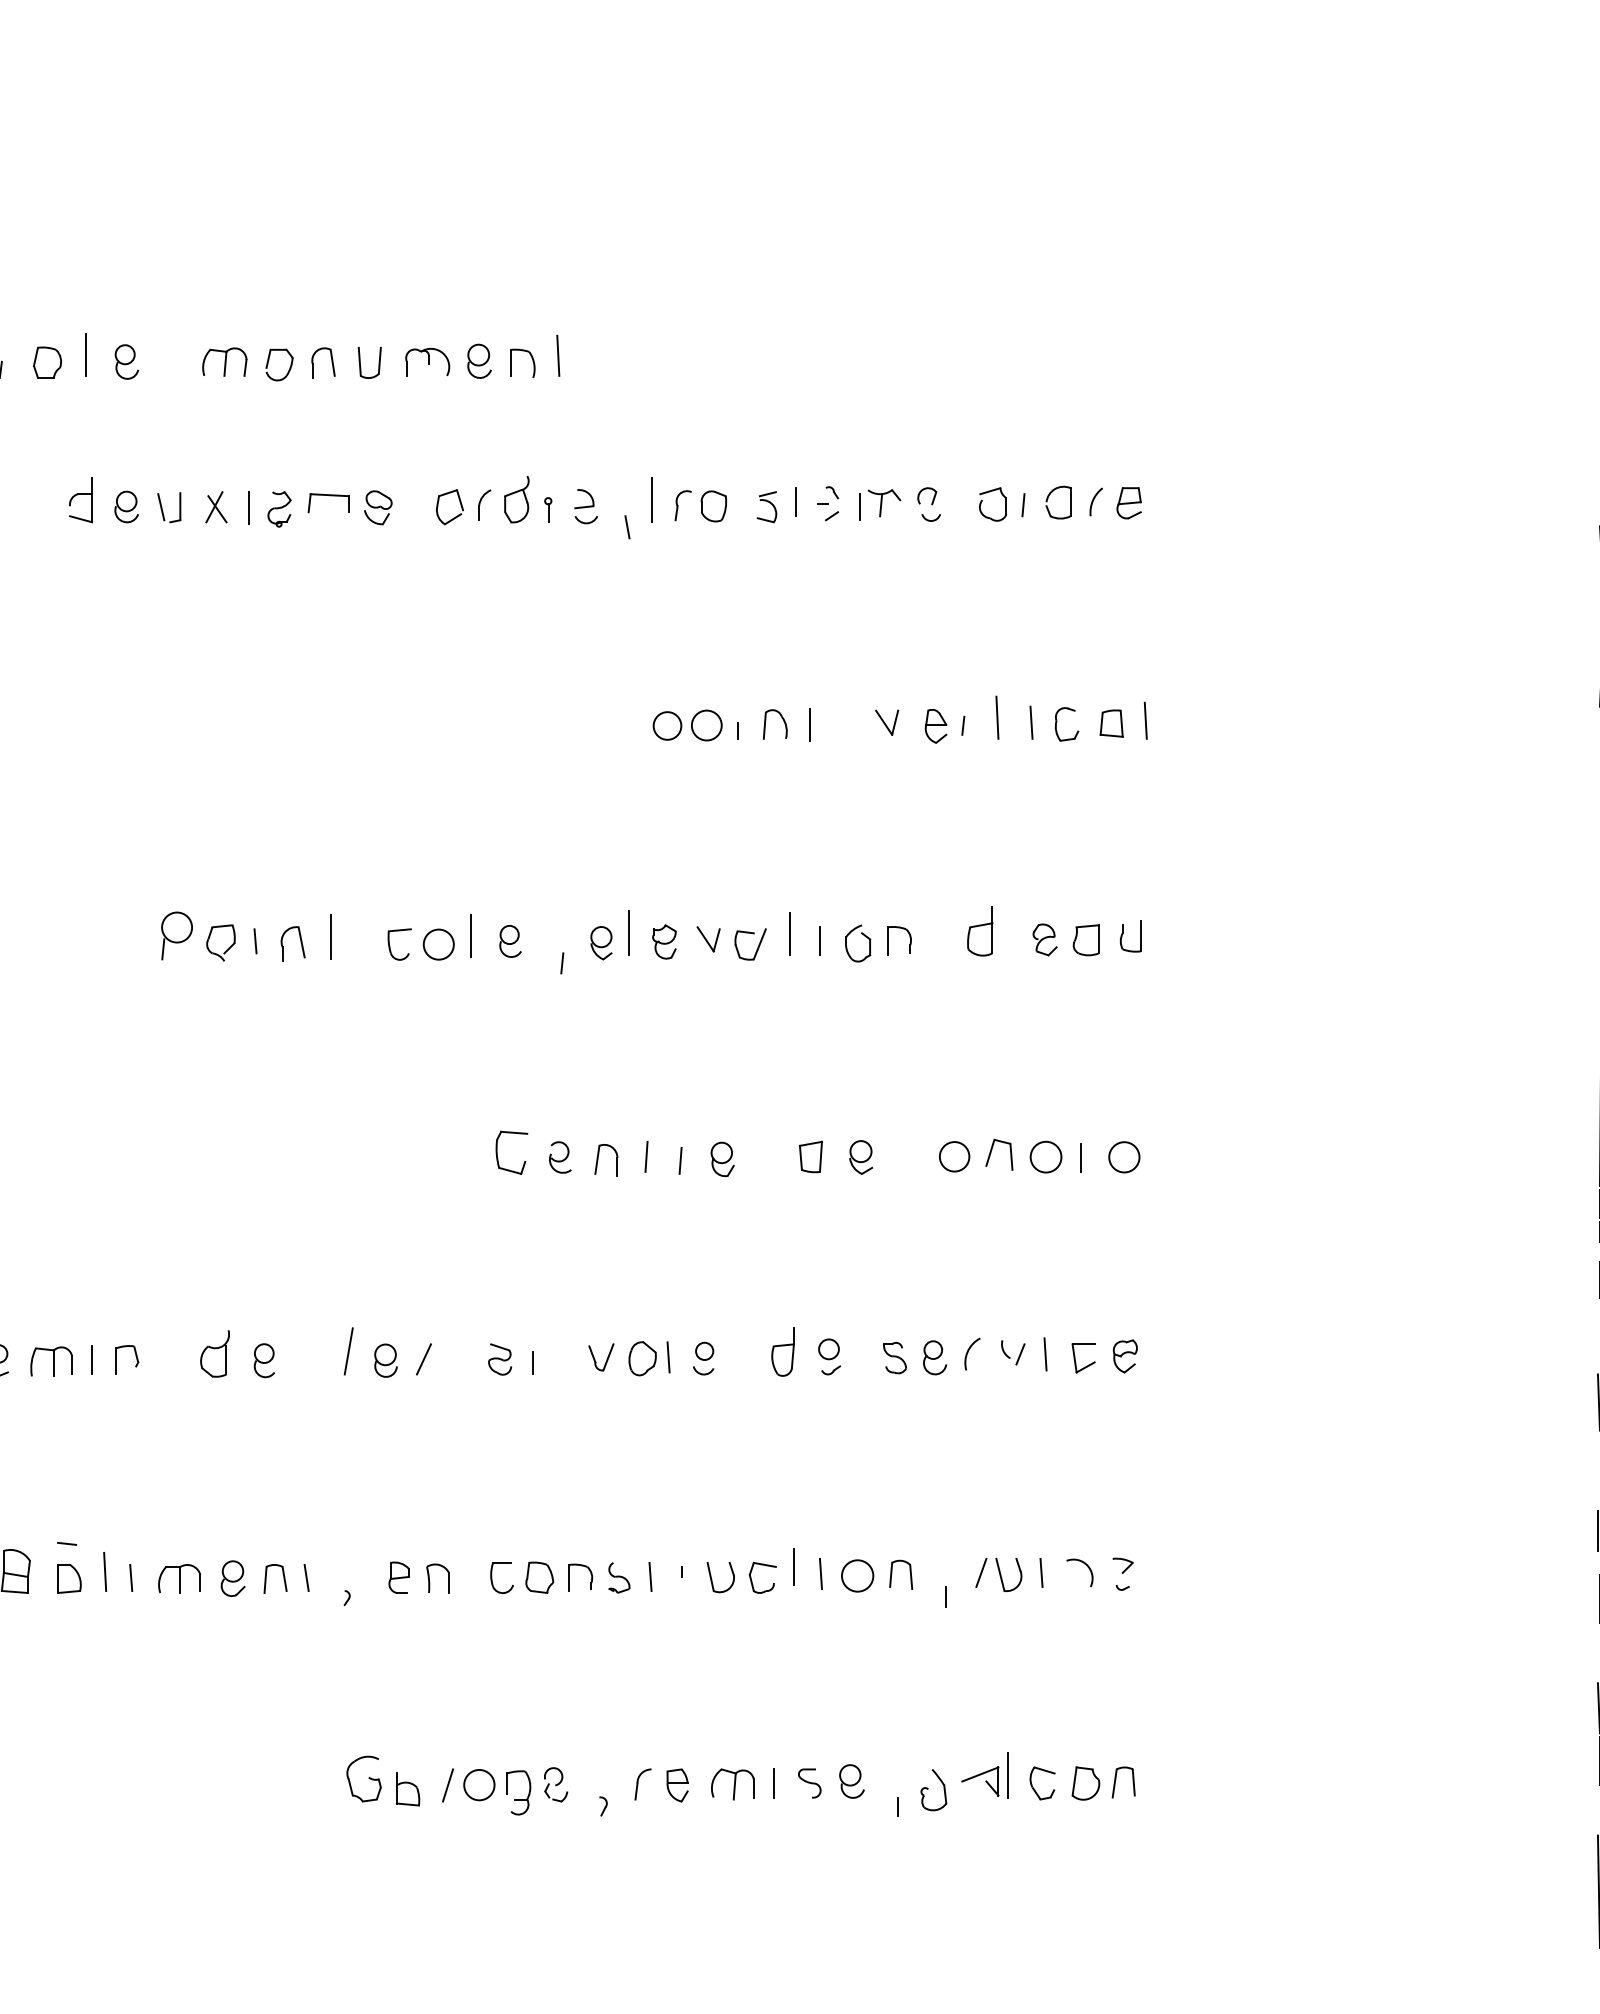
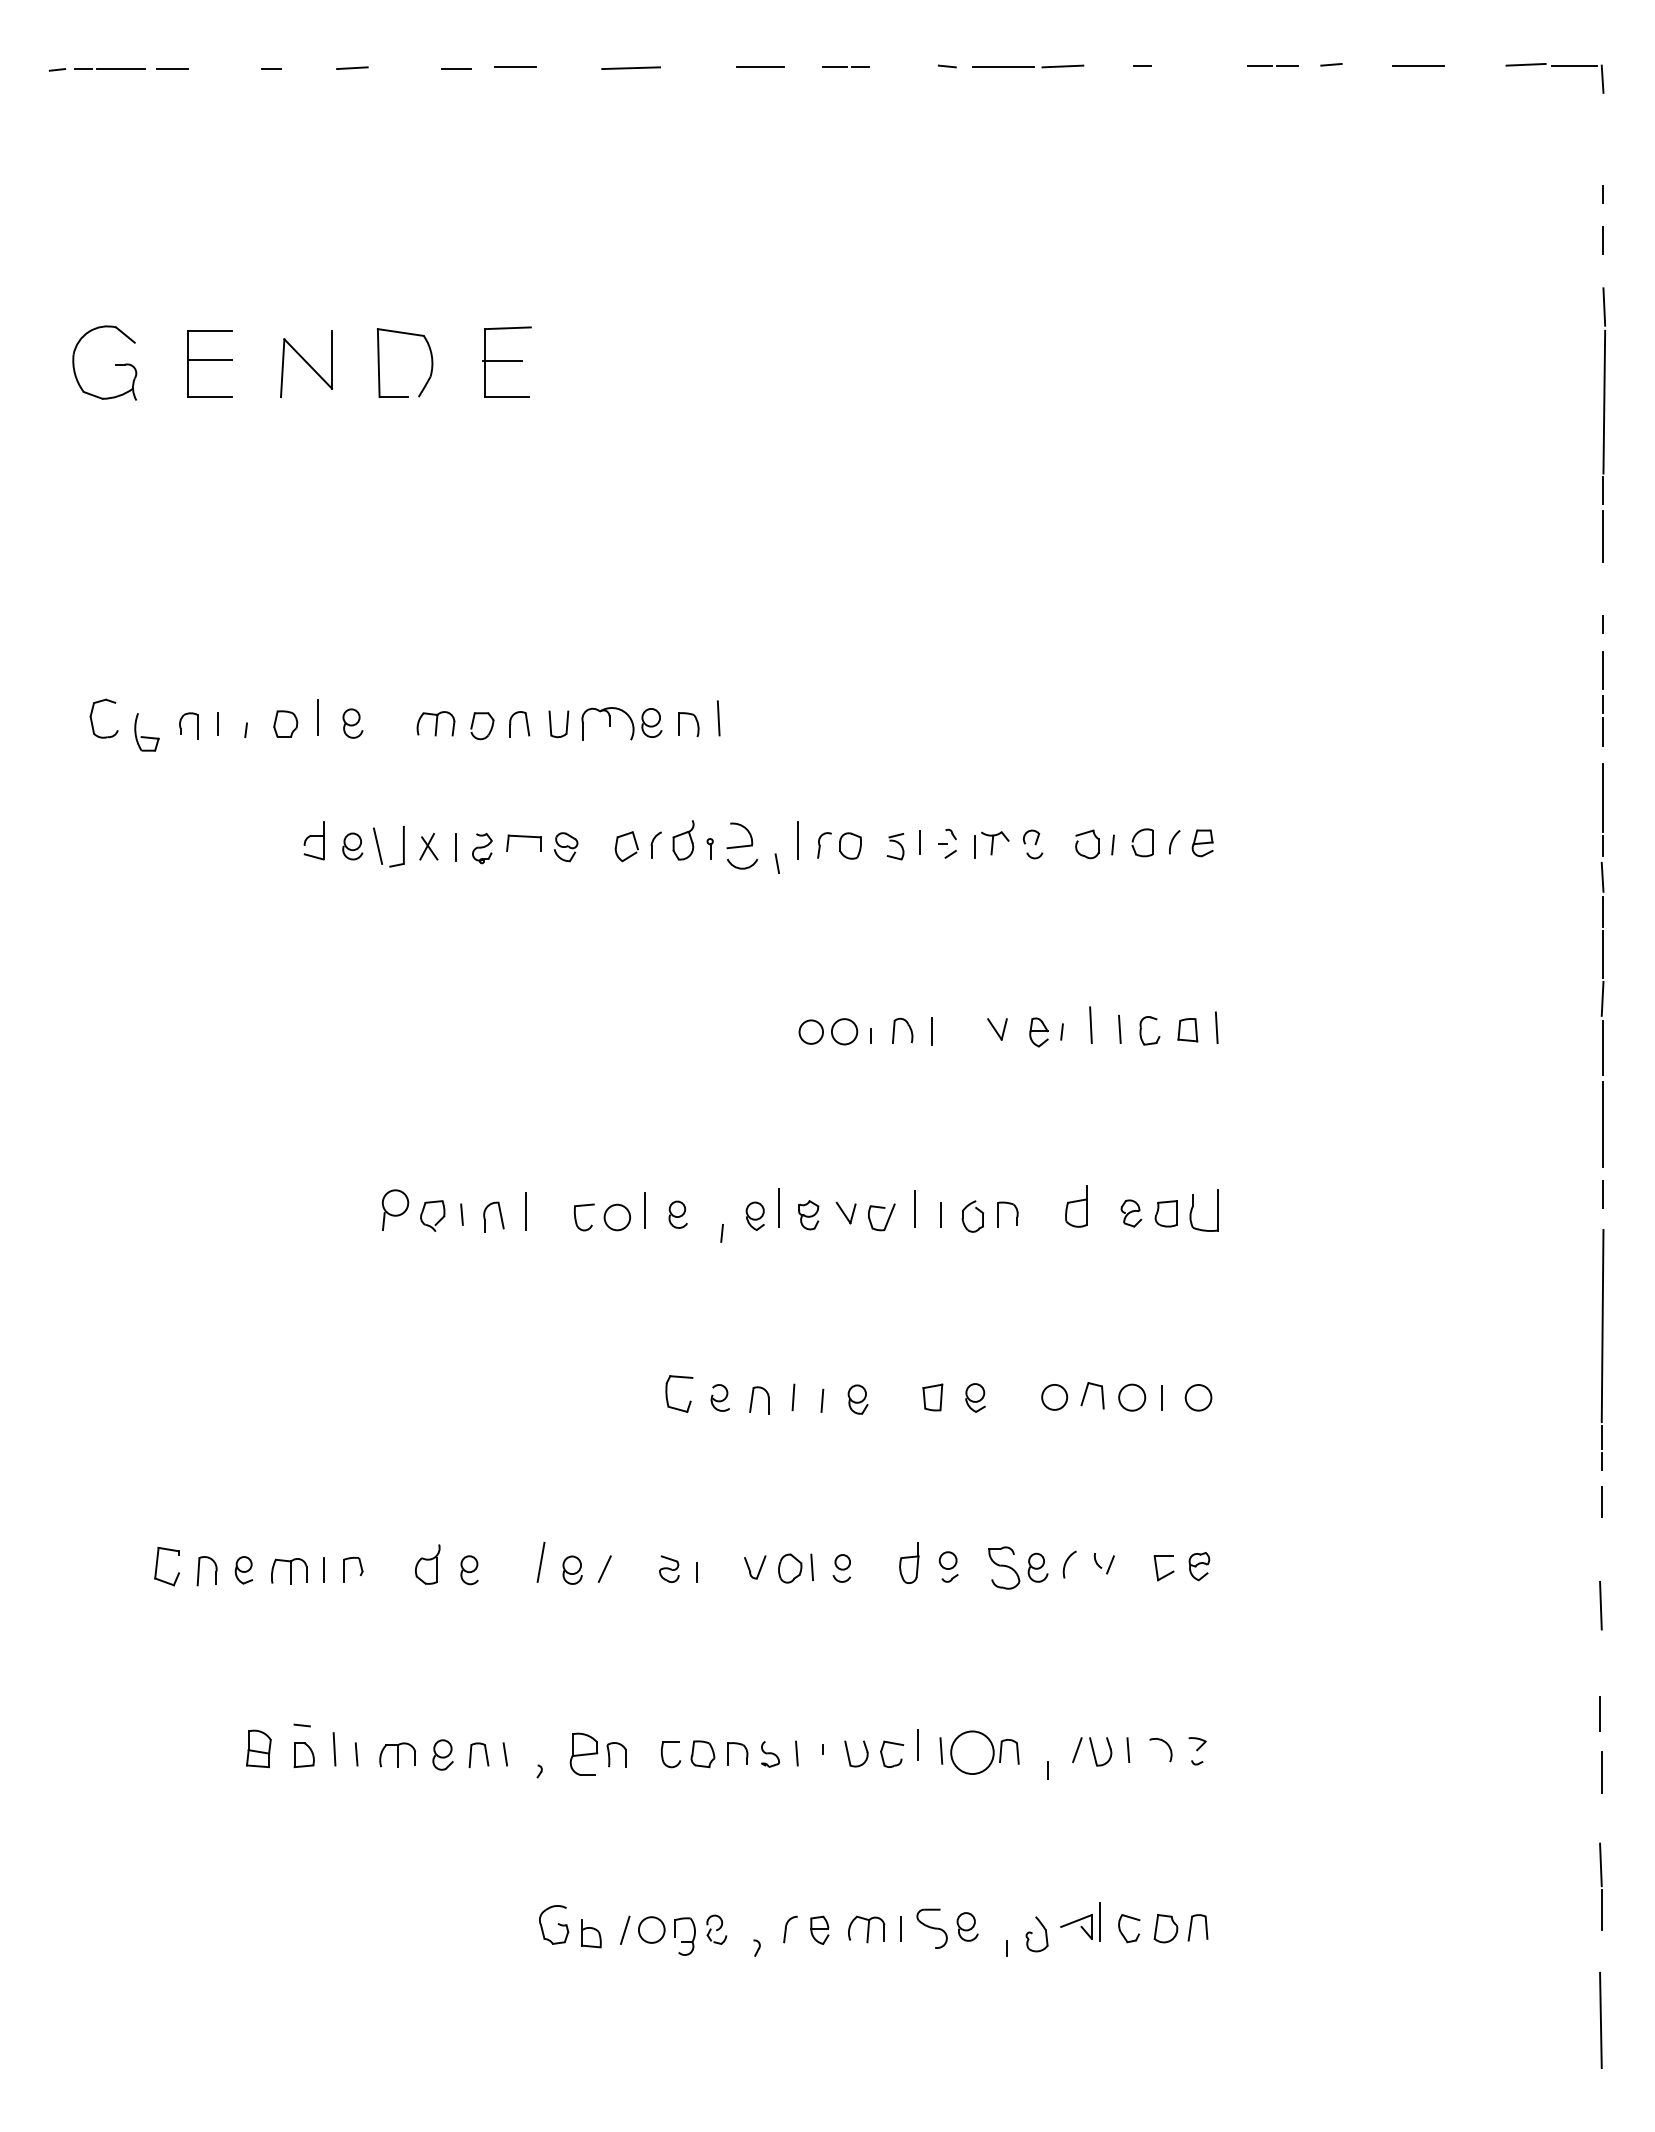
part: (427, 361) -> (607, 723), size x1.4
part: (586, 506) -> (742, 846), size x1.6
part: (168, 508) -> (388, 847), size x1.6
part: (1130, 936) -> (1203, 1210), size x1.6
line: (1045, 1353) -> (1131, 1564), removed
part: (894, 1357) -> (1003, 1567), size x1.6
circle: (857, 1575) -> (972, 1752), size x1.6
part: (398, 1576) -> (583, 1753), size x1.6
part: (809, 1783) -> (931, 1928), size x1.6

